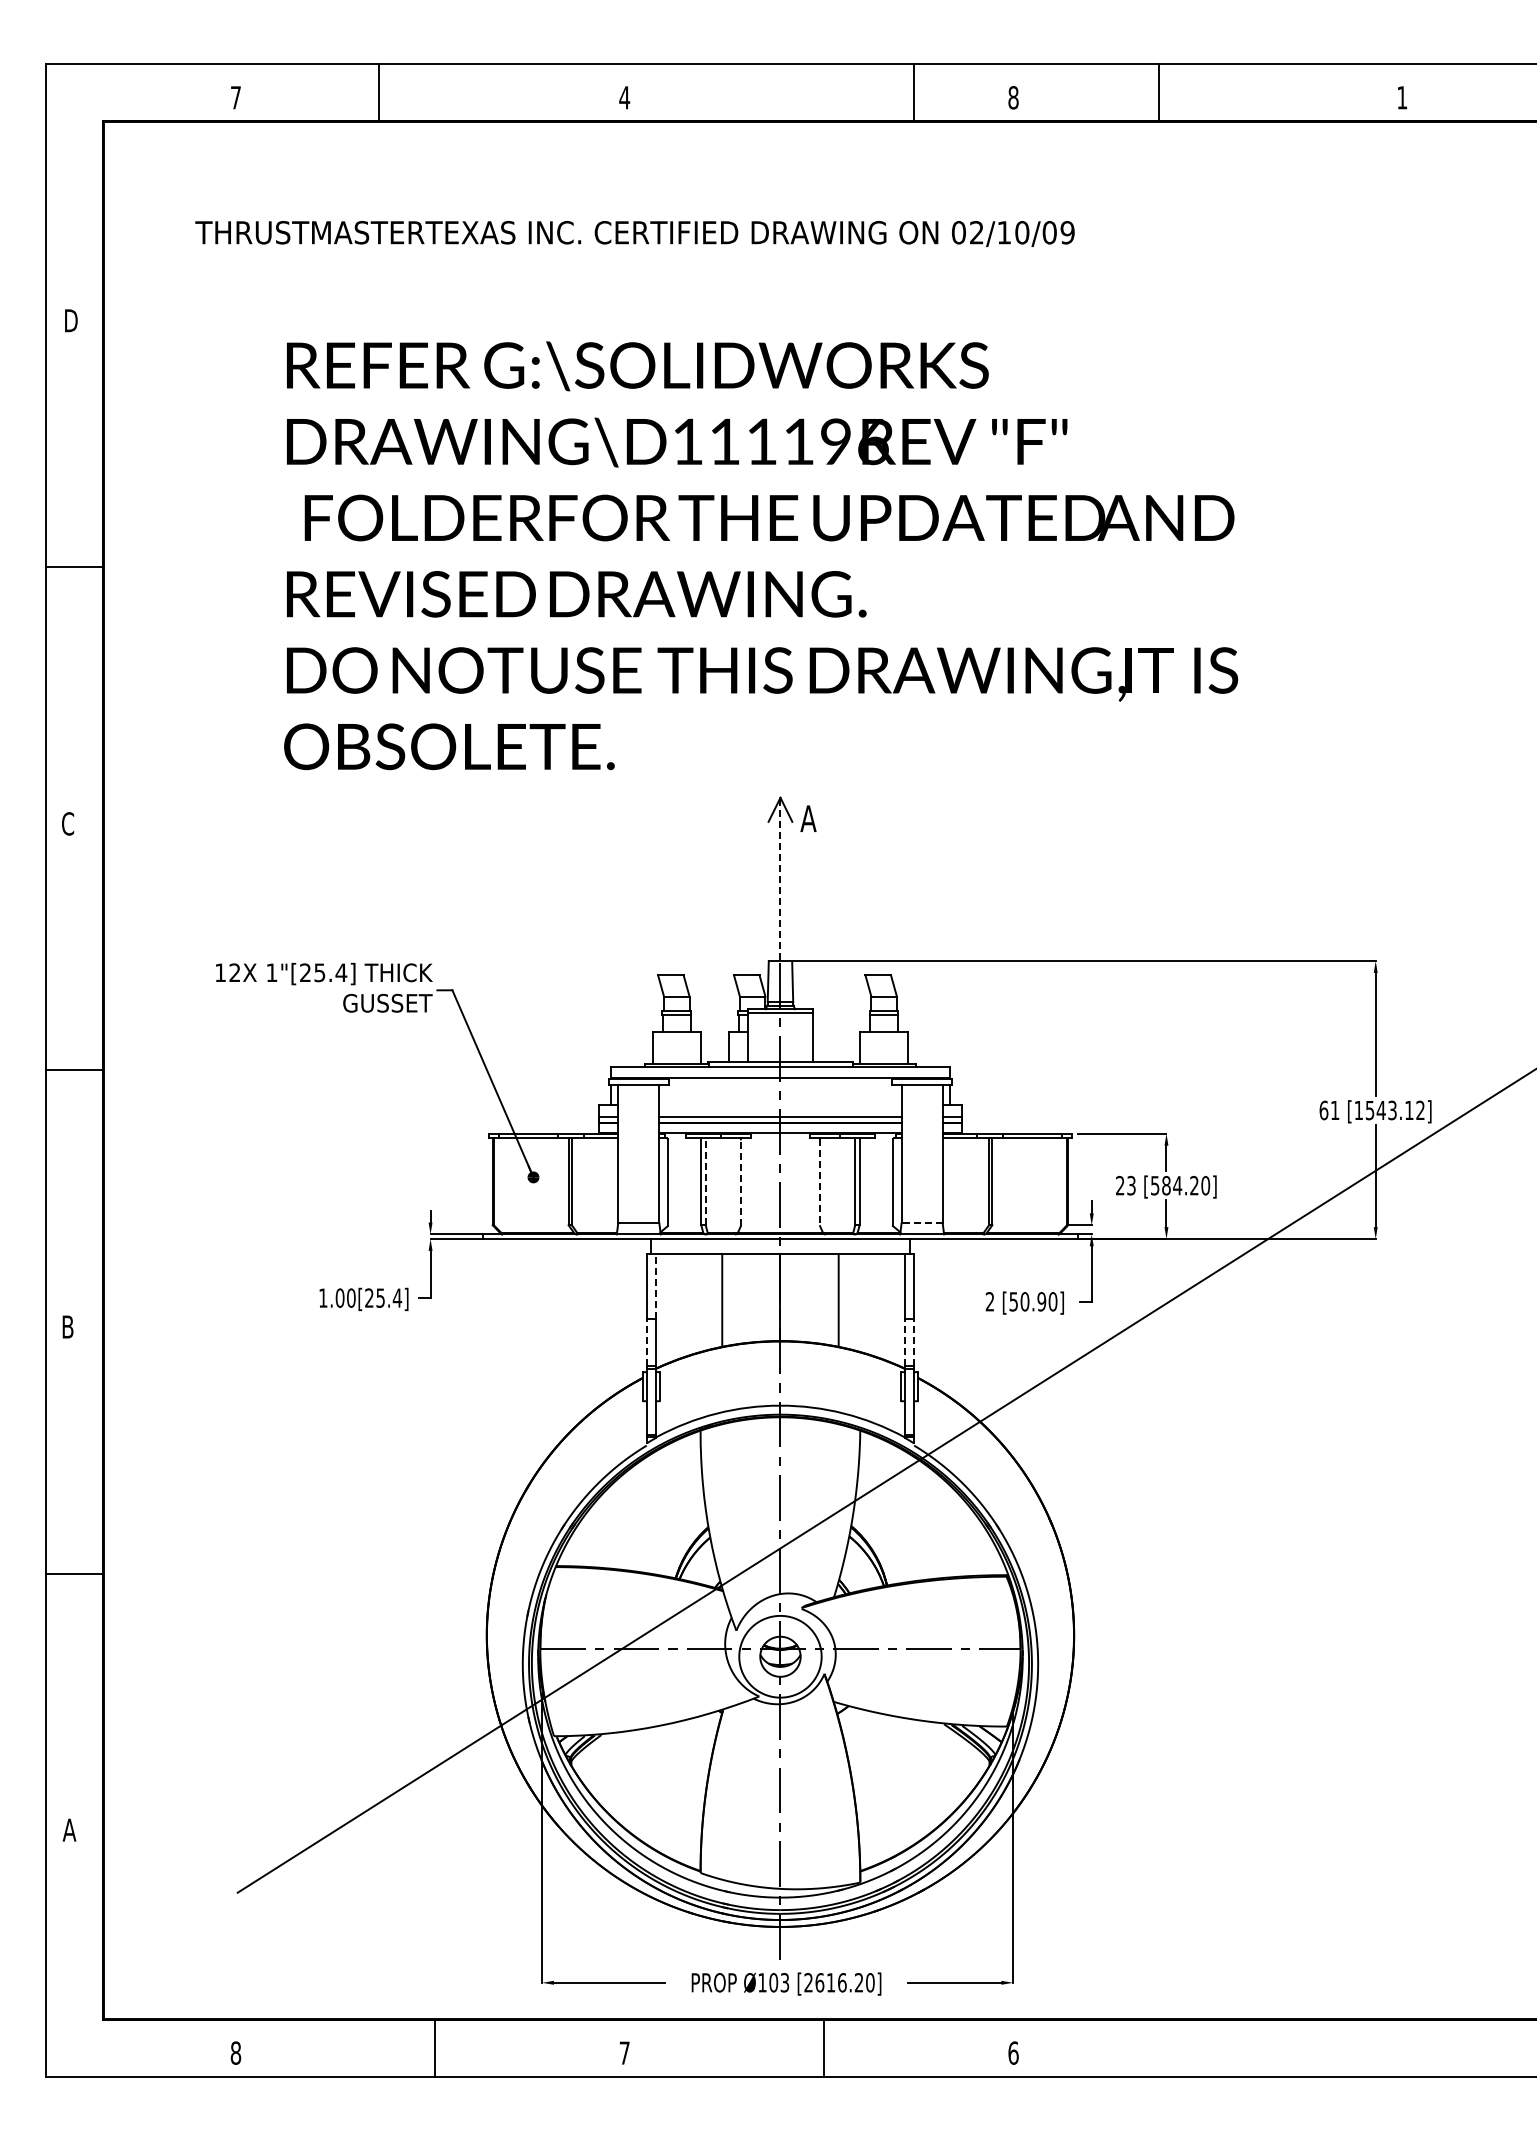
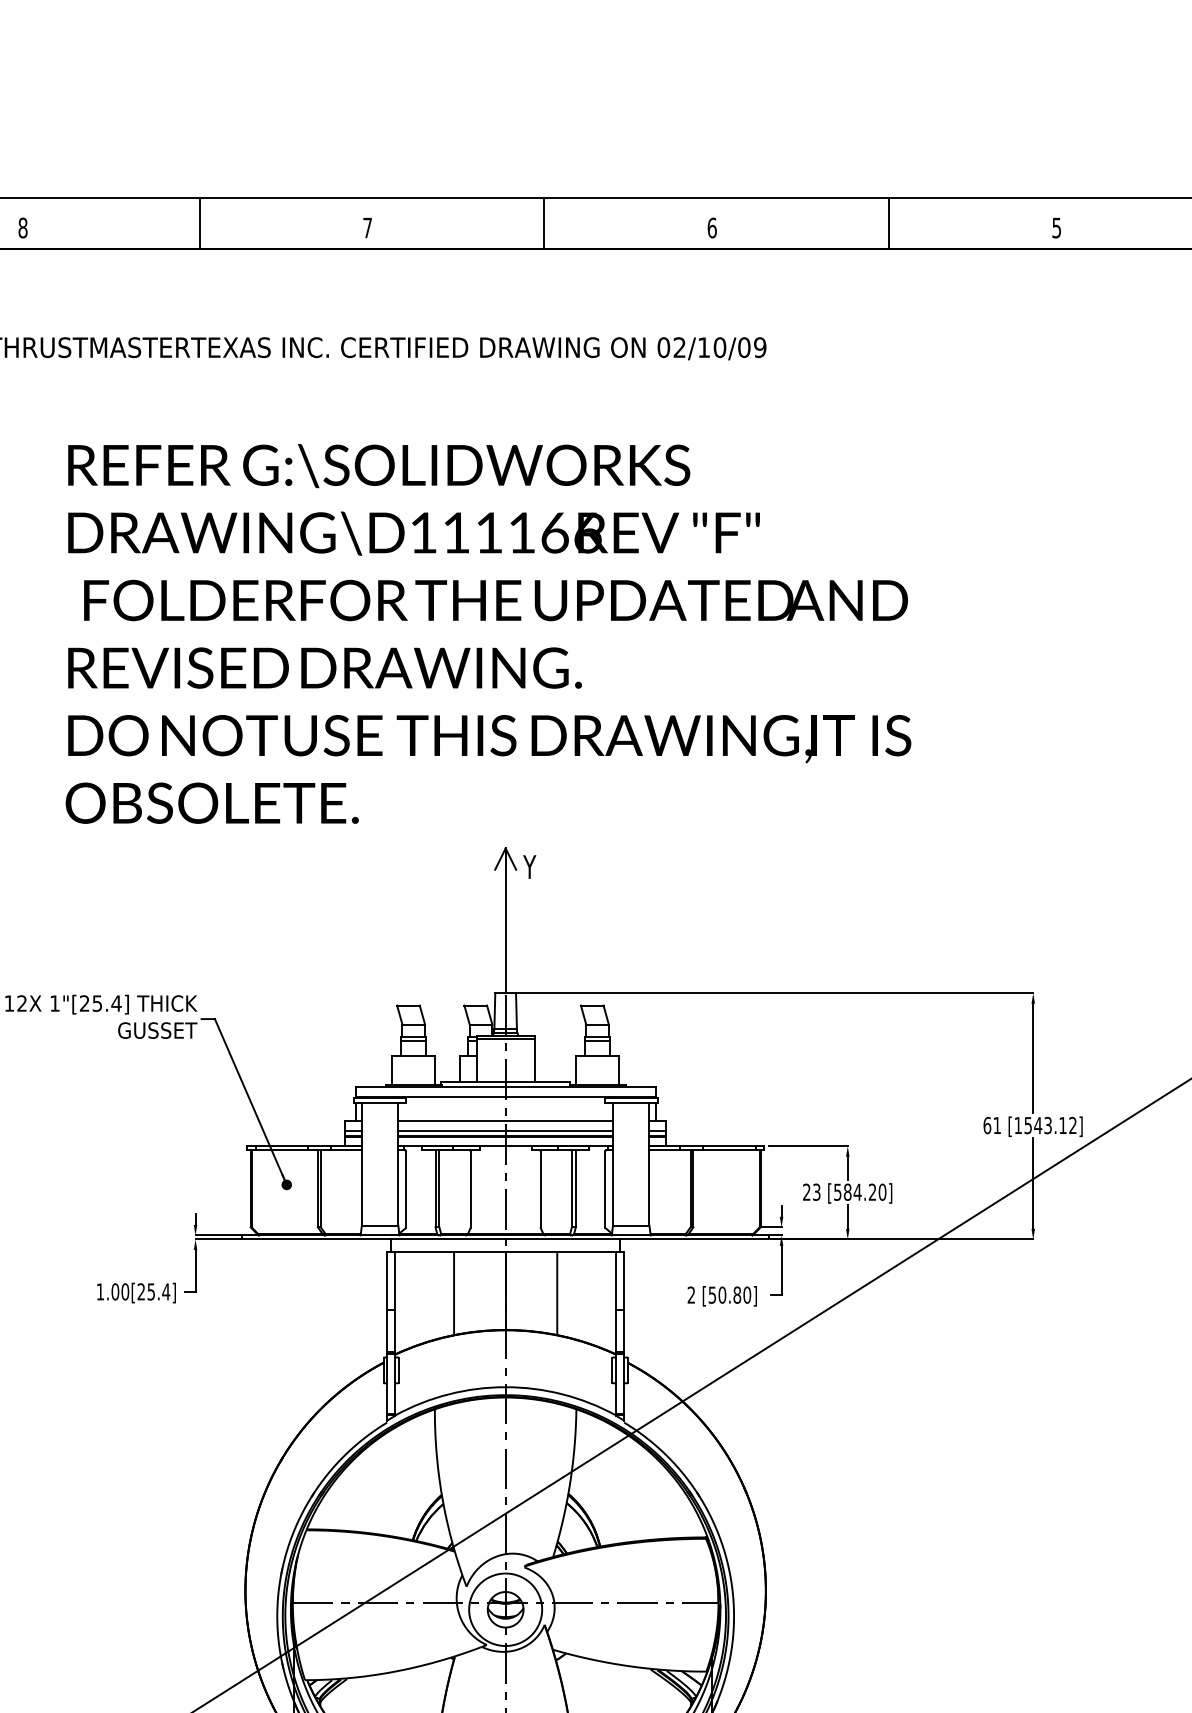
line: (379, 92) -> (199, 223), moved
line: (913, 92) -> (543, 223), moved
line: (1158, 92) -> (888, 223), moved
text: (235, 97) -> (22, 227), 7 -> 8
text: (624, 97) -> (367, 227), 4 -> 7
text: (1013, 97) -> (712, 227), 8 -> 6
text: (1402, 97) -> (1056, 227), 1 -> 5
text: (836, 441) -> (555, 532), D111196 -> D111166
text: (808, 818) -> (530, 866), A -> Y
line: (780, 878) -> (505, 919), dashed -> solid
line: (780, 1105) -> (505, 1121), added
line: (705, 1181) -> (439, 1188), dashed -> solid
line: (740, 1182) -> (470, 1189), dashed -> solid
line: (820, 1183) -> (541, 1190), dashed -> solid
line: (922, 1223) -> (631, 1225), dashed -> solid
line: (655, 1286) -> (394, 1281), dashed -> solid
text: (1041, 1301) -> (737, 1294), [50.90] -> [50.80]
line: (646, 1342) -> (386, 1331), dashed -> solid
line: (905, 1342) -> (616, 1331), dashed -> solid
line: (914, 1342) -> (624, 1331), dashed -> solid

